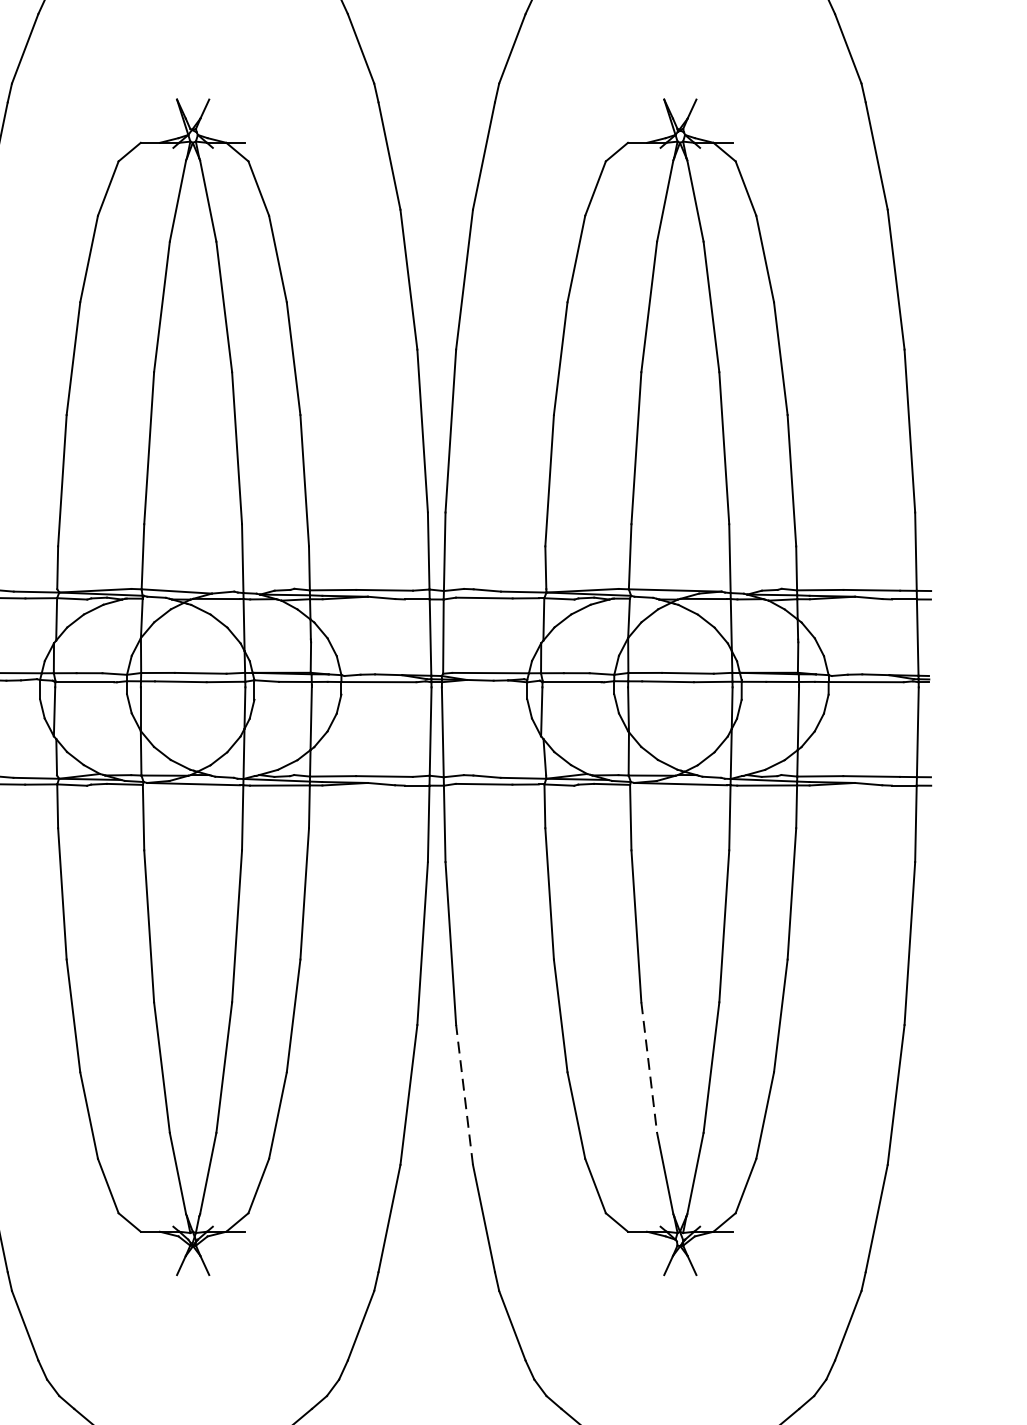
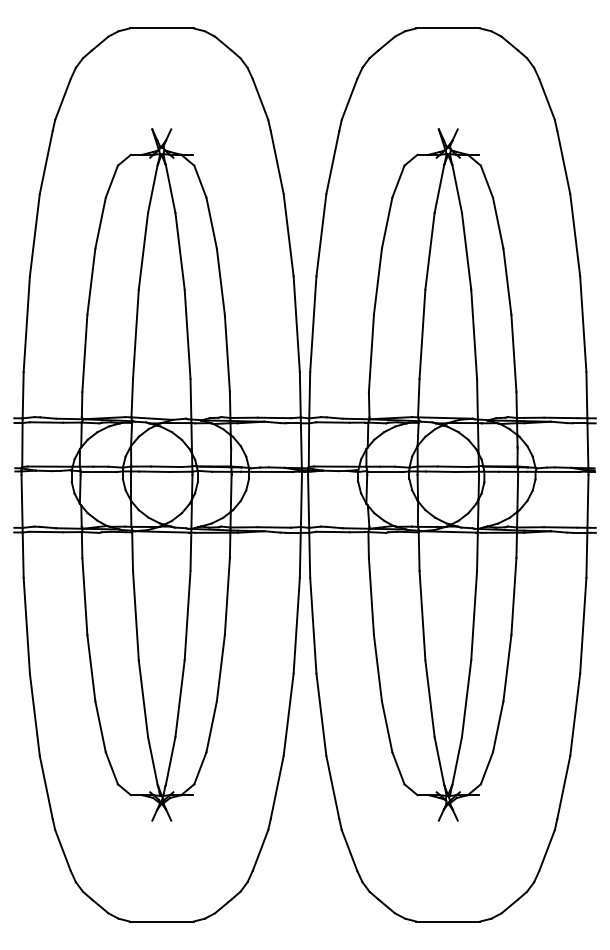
line: (650, 1067) -> (430, 698), dashed -> solid
line: (464, 1094) -> (321, 714), dashed -> solid

